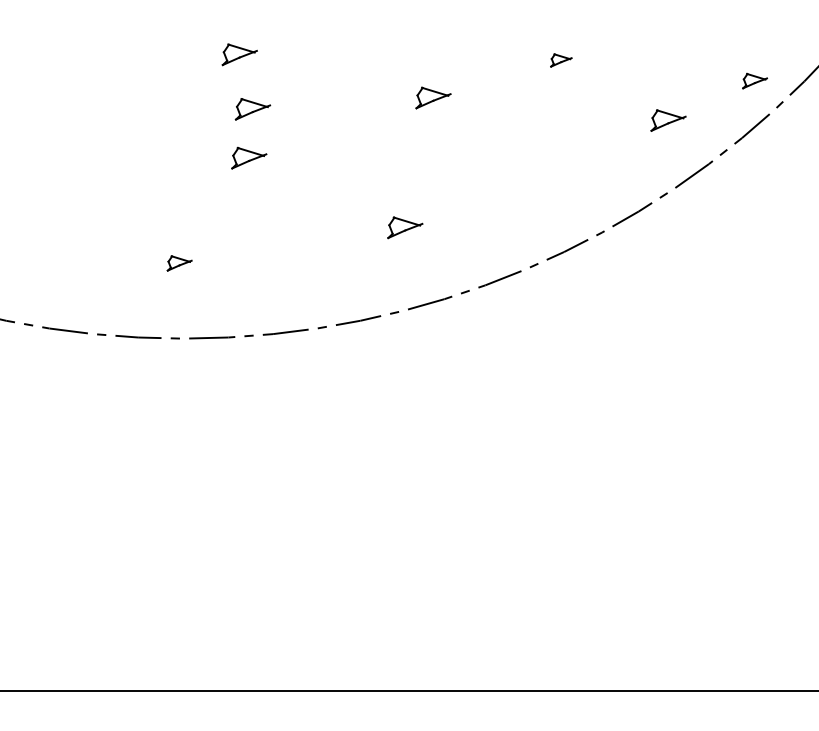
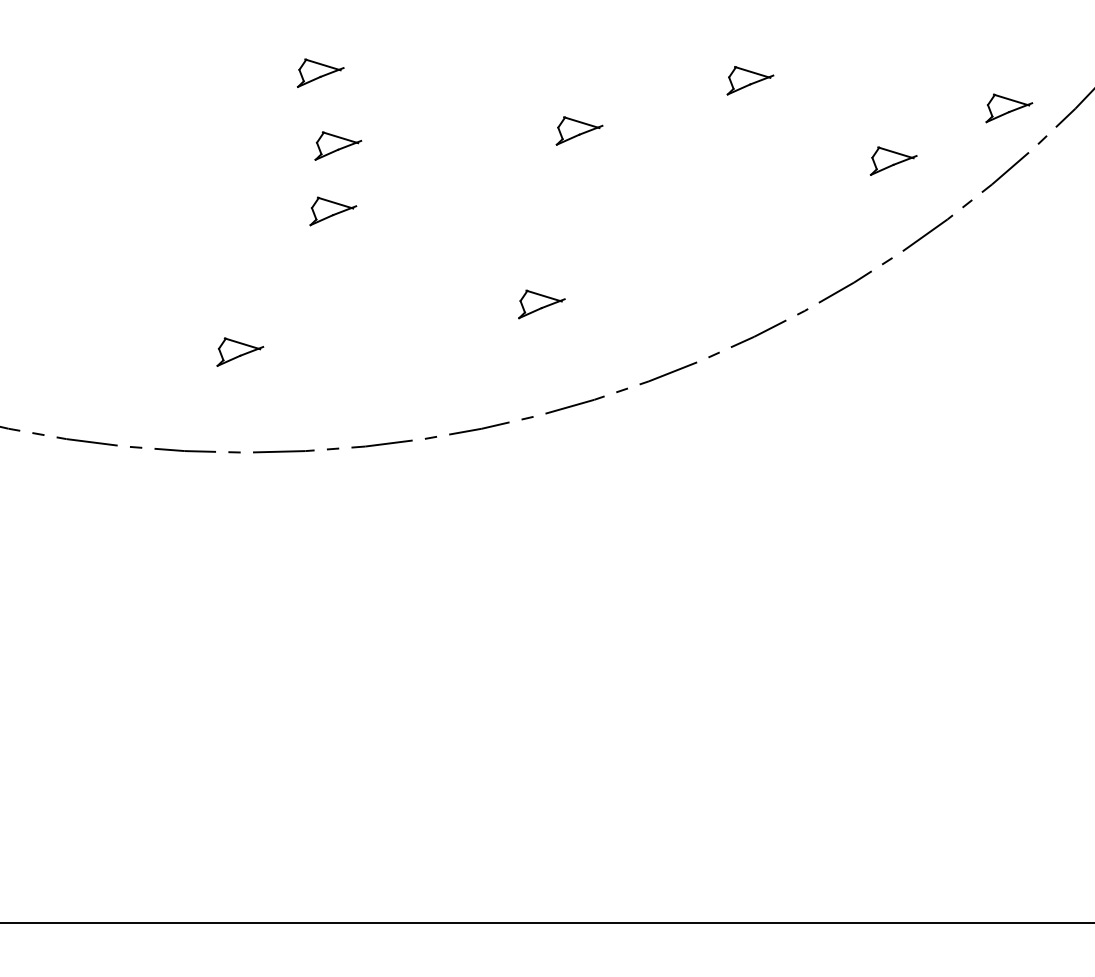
part: (561, 60) -> (750, 80), size x1.67
part: (755, 81) -> (1009, 108), size x1.43
part: (179, 262) -> (240, 351), size x1.43

